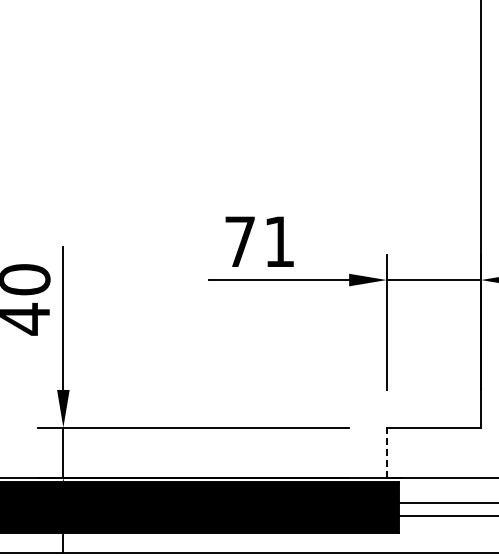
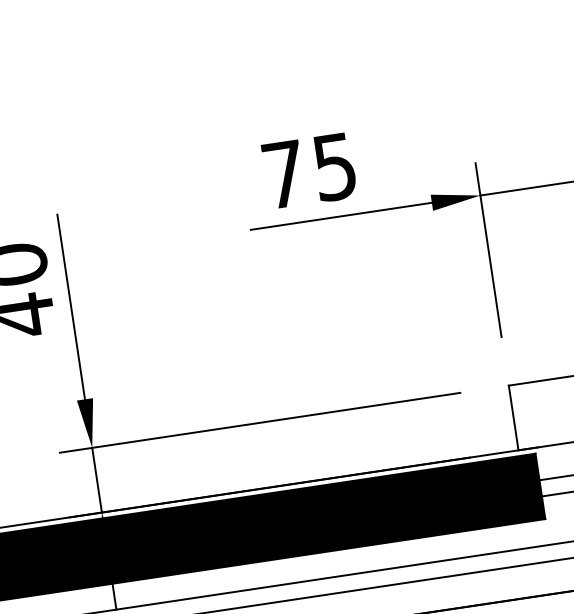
text: (278, 241) -> (333, 166), 71 -> 75
line: (386, 452) -> (513, 417), dashed -> solid

